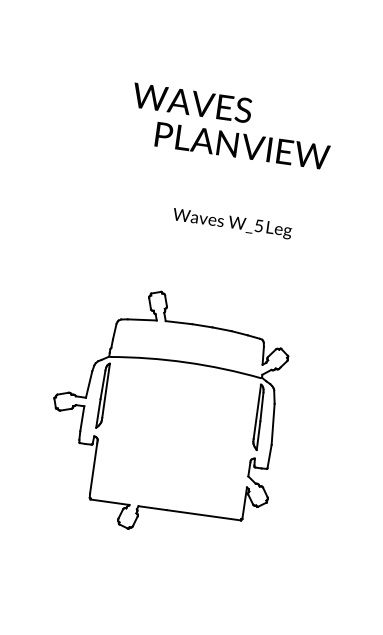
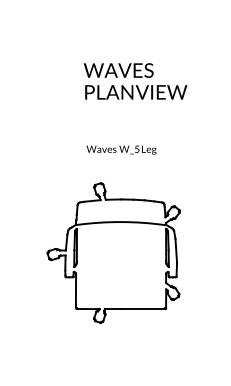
text: (191, 102) -> (118, 70), moved
text: (232, 222) -> (121, 149), moved

